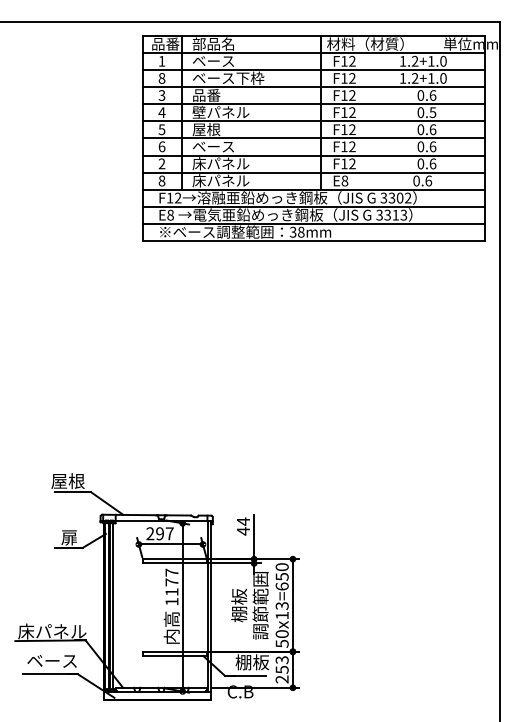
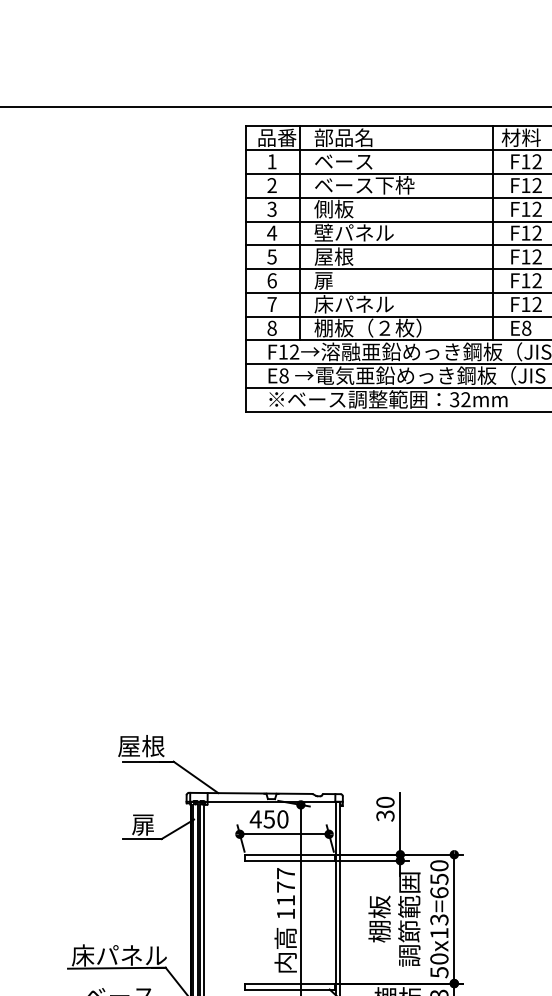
text: (161, 78) -> (271, 185), 8 -> 2
text: (206, 94) -> (334, 207), 品番 -> 側板
text: (212, 146) -> (342, 280), ベース -> 扉
text: (161, 163) -> (271, 303), 2 -> 7
text: (230, 180) -> (367, 327), 床パネル -> 棚板（２枚）
text: (301, 231) -> (466, 398), 38mm -> 32mm
text: (242, 526) -> (384, 809), 44 -> 30
text: (159, 533) -> (268, 818), 297 -> 450

